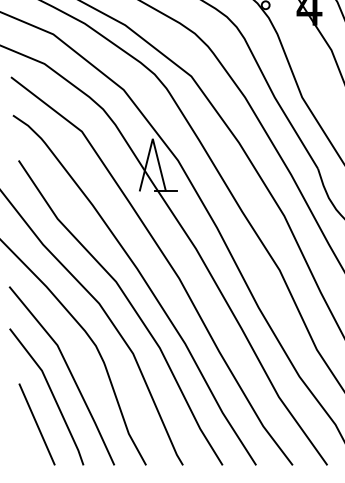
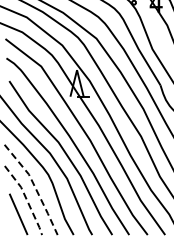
line: (70, 371) -> (35, 187), solid -> dashed
line: (52, 393) -> (26, 198), solid -> dashed

